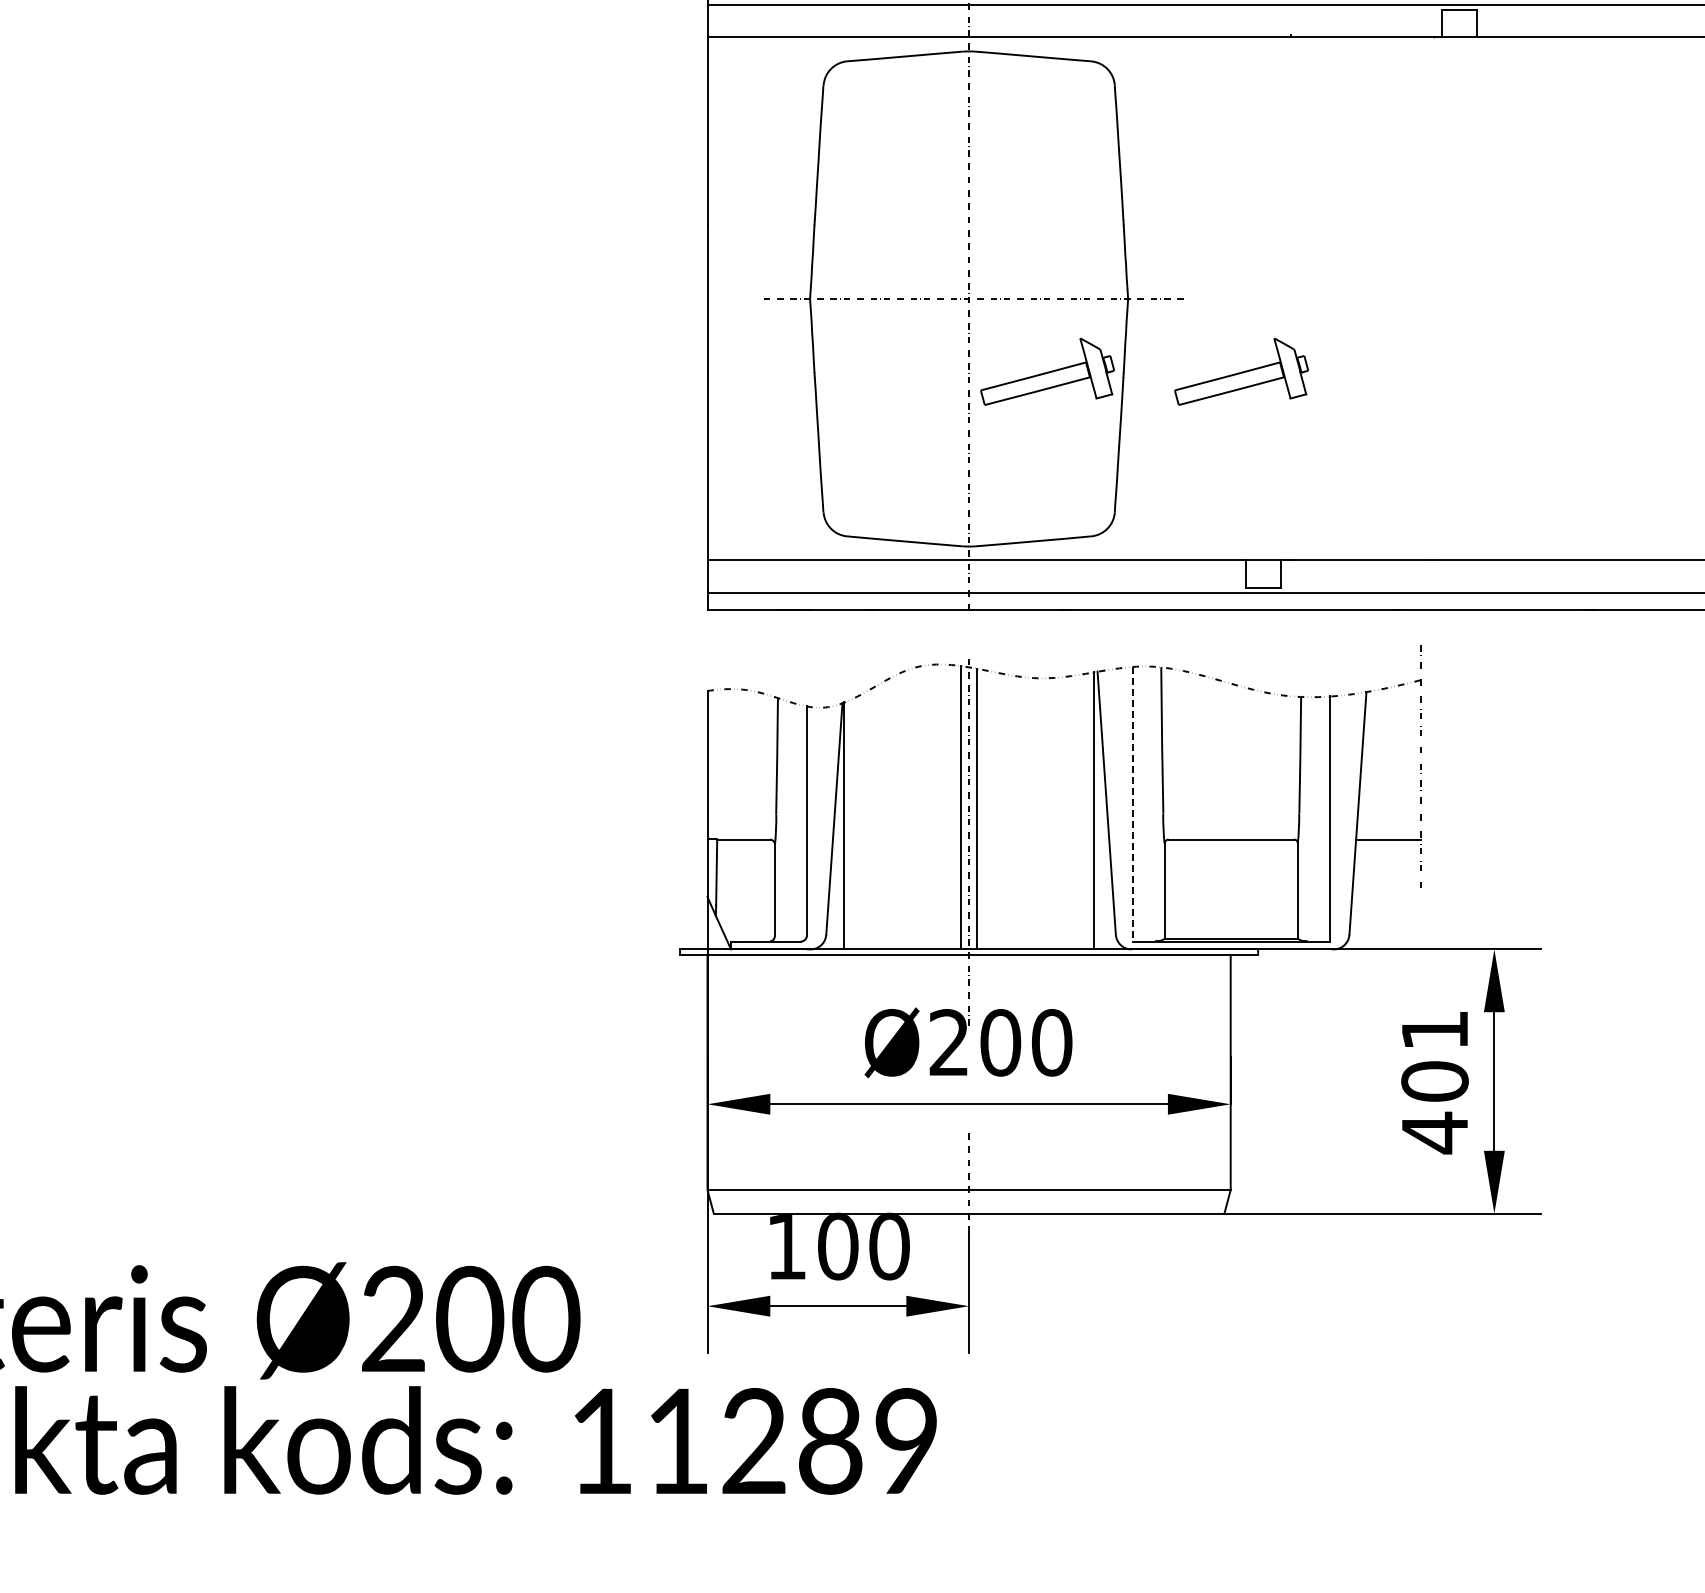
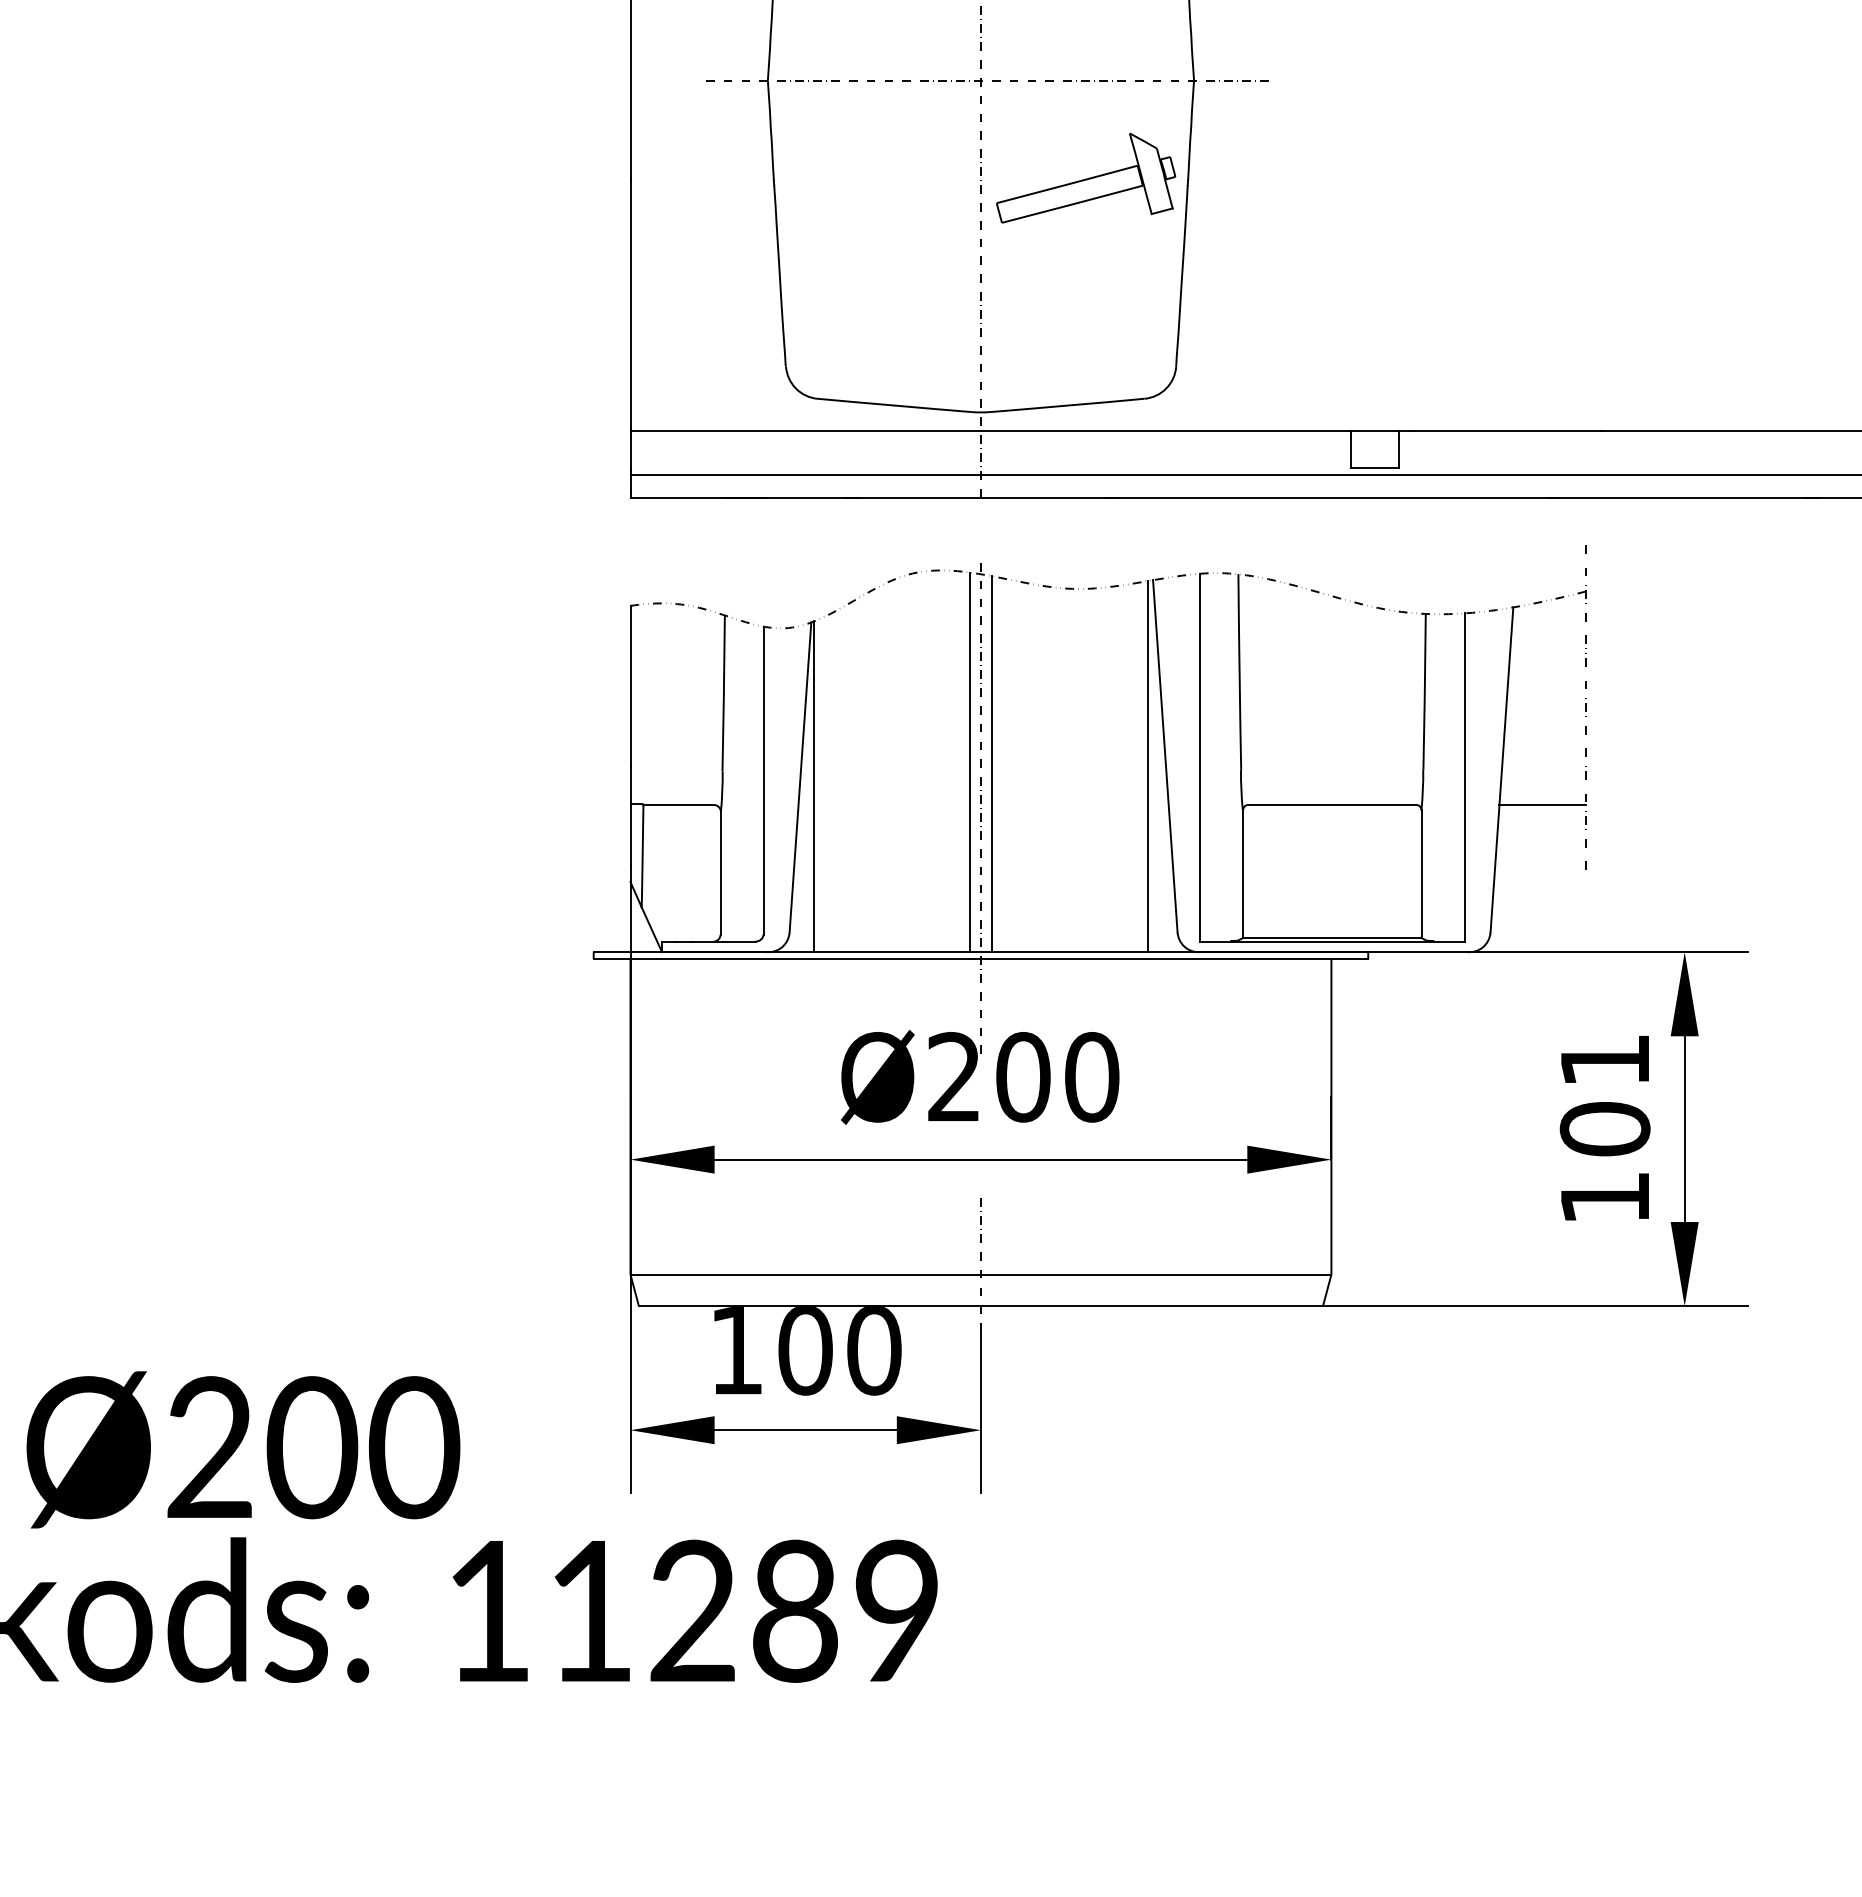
part: (1241, 371) -> (1345, 177), removed
line: (1132, 804) -> (1199, 758), dashed -> solid
text: (1434, 1132) -> (1604, 1197), 401 -> 101

